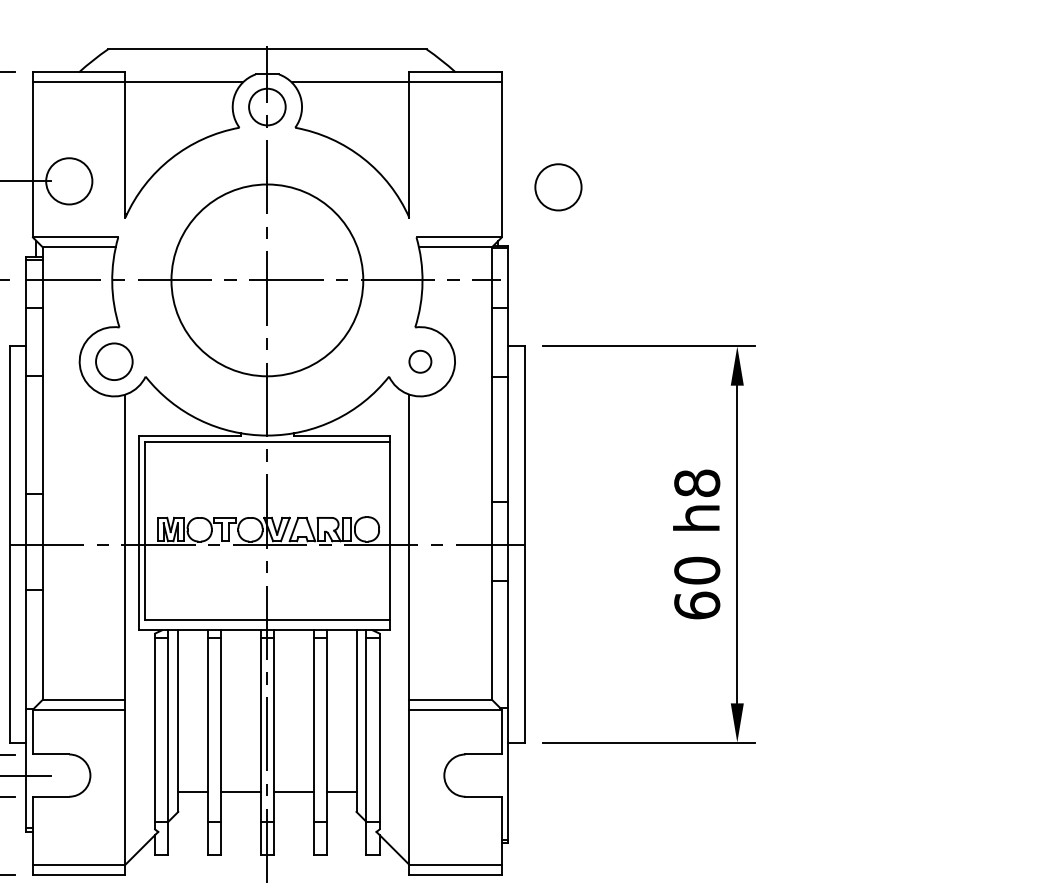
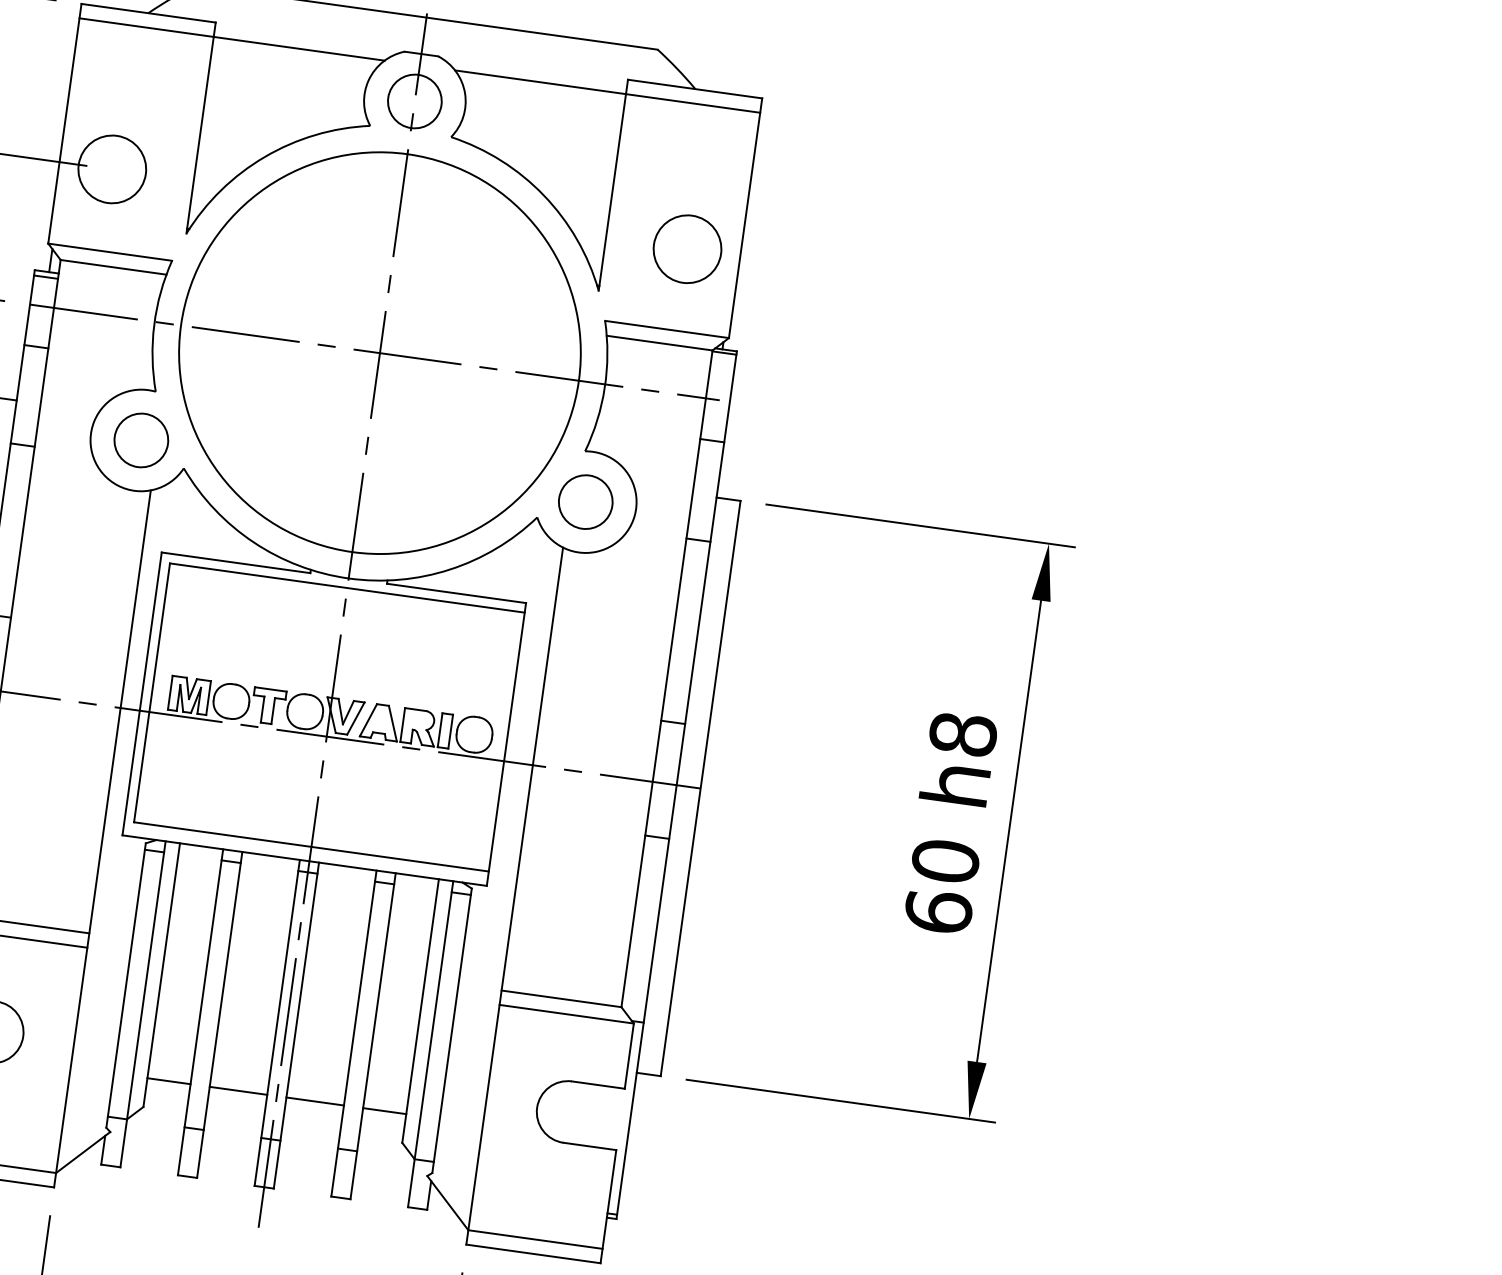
circle: (558, 187) -> (687, 249), moved
circle: (267, 280) -> (380, 353), size x1.43
circle: (420, 361) -> (585, 501), size x1.67

